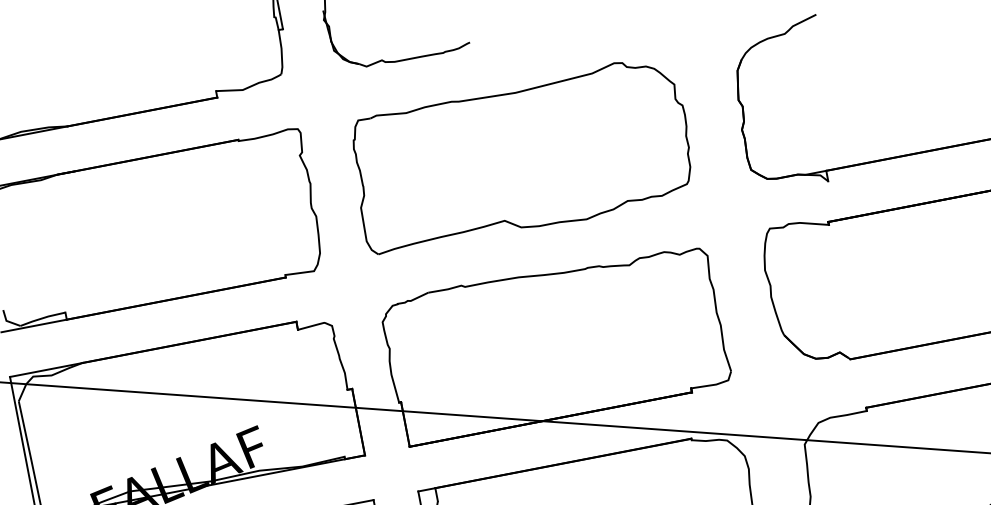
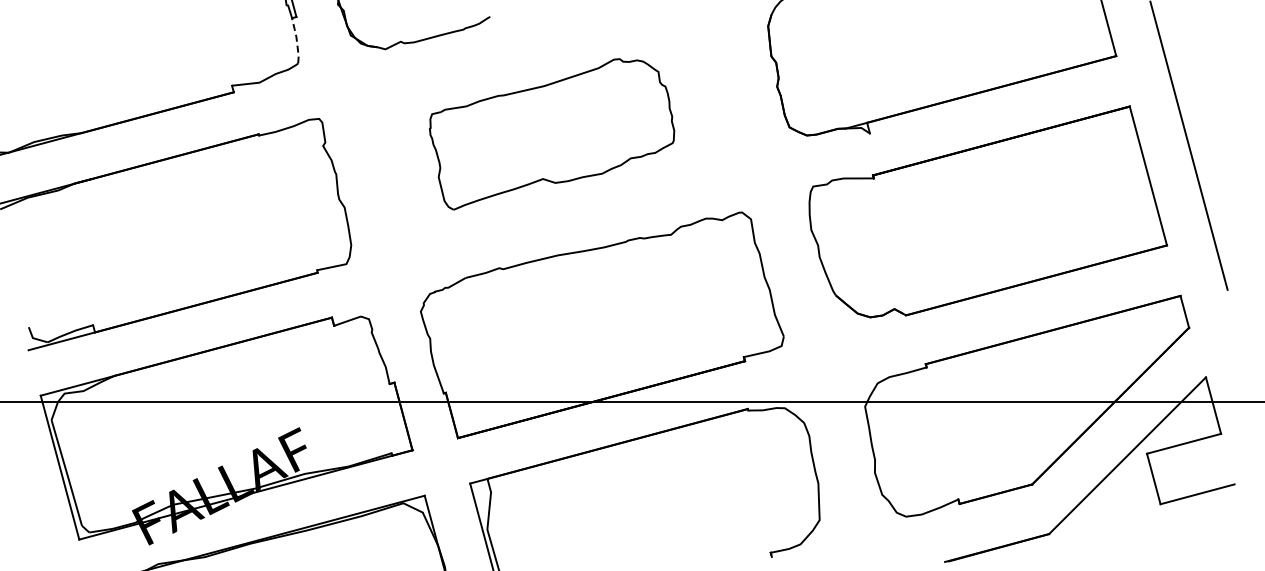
line: (281, 51) -> (296, 40), solid -> dashed
part: (520, 160) -> (551, 134), size x0.7

